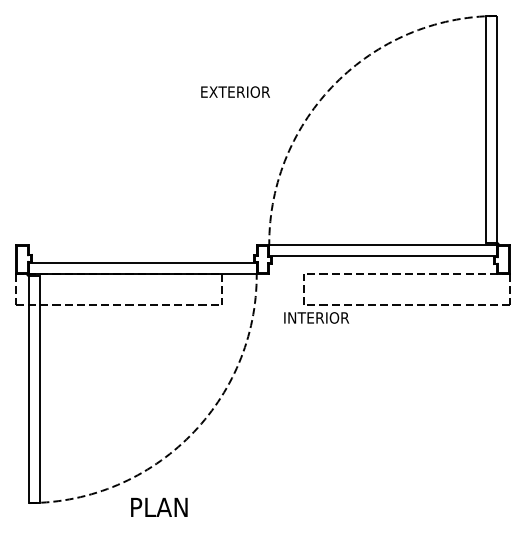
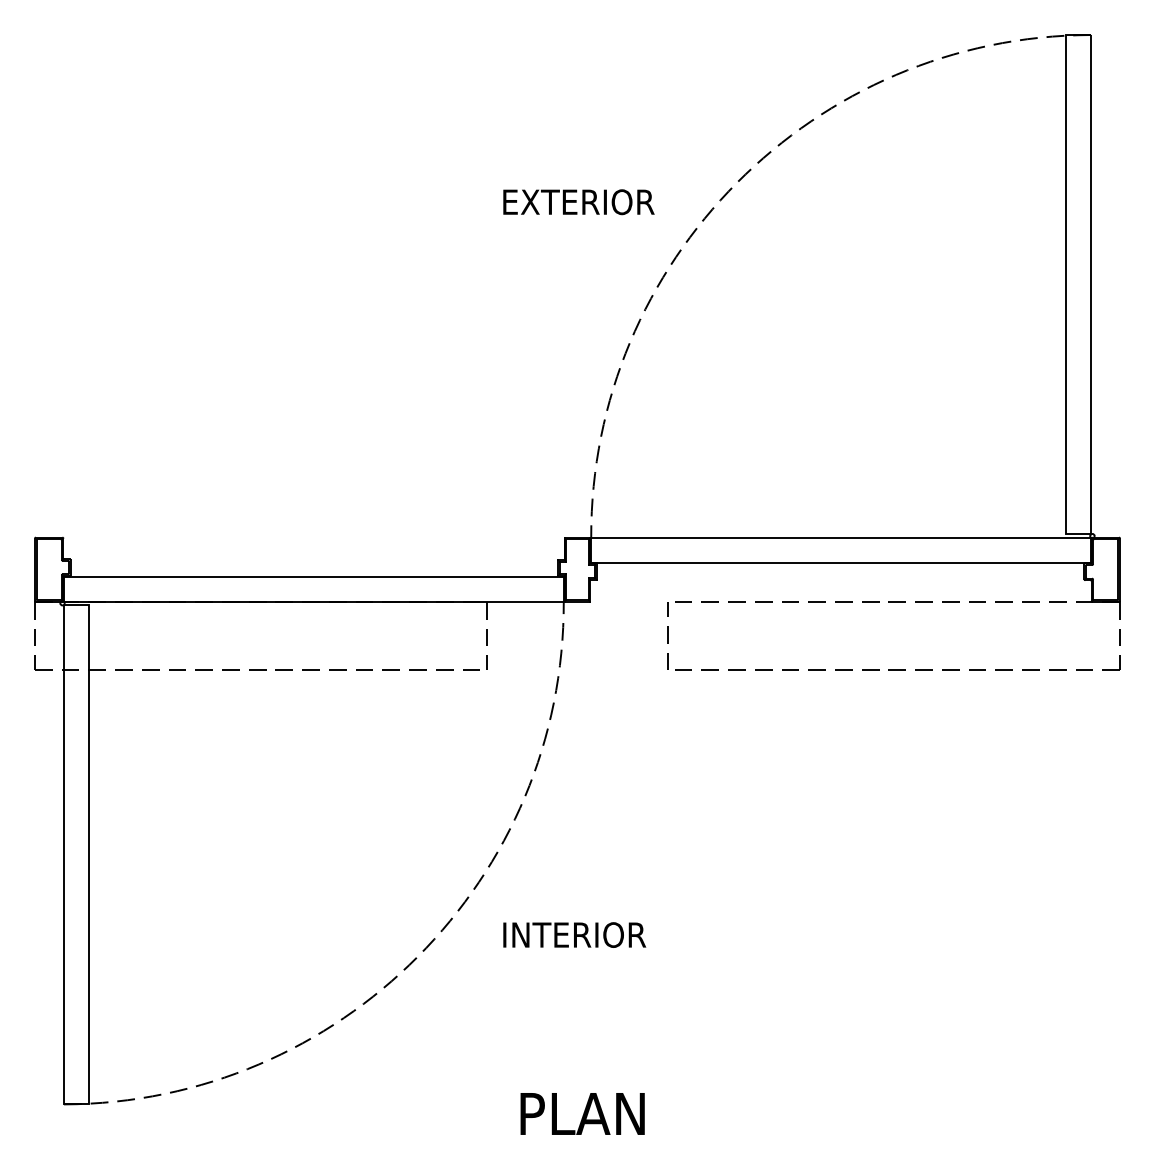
text: (235, 91) -> (578, 200), moved
text: (316, 317) -> (574, 934), moved
text: (159, 506) -> (582, 1111), moved

